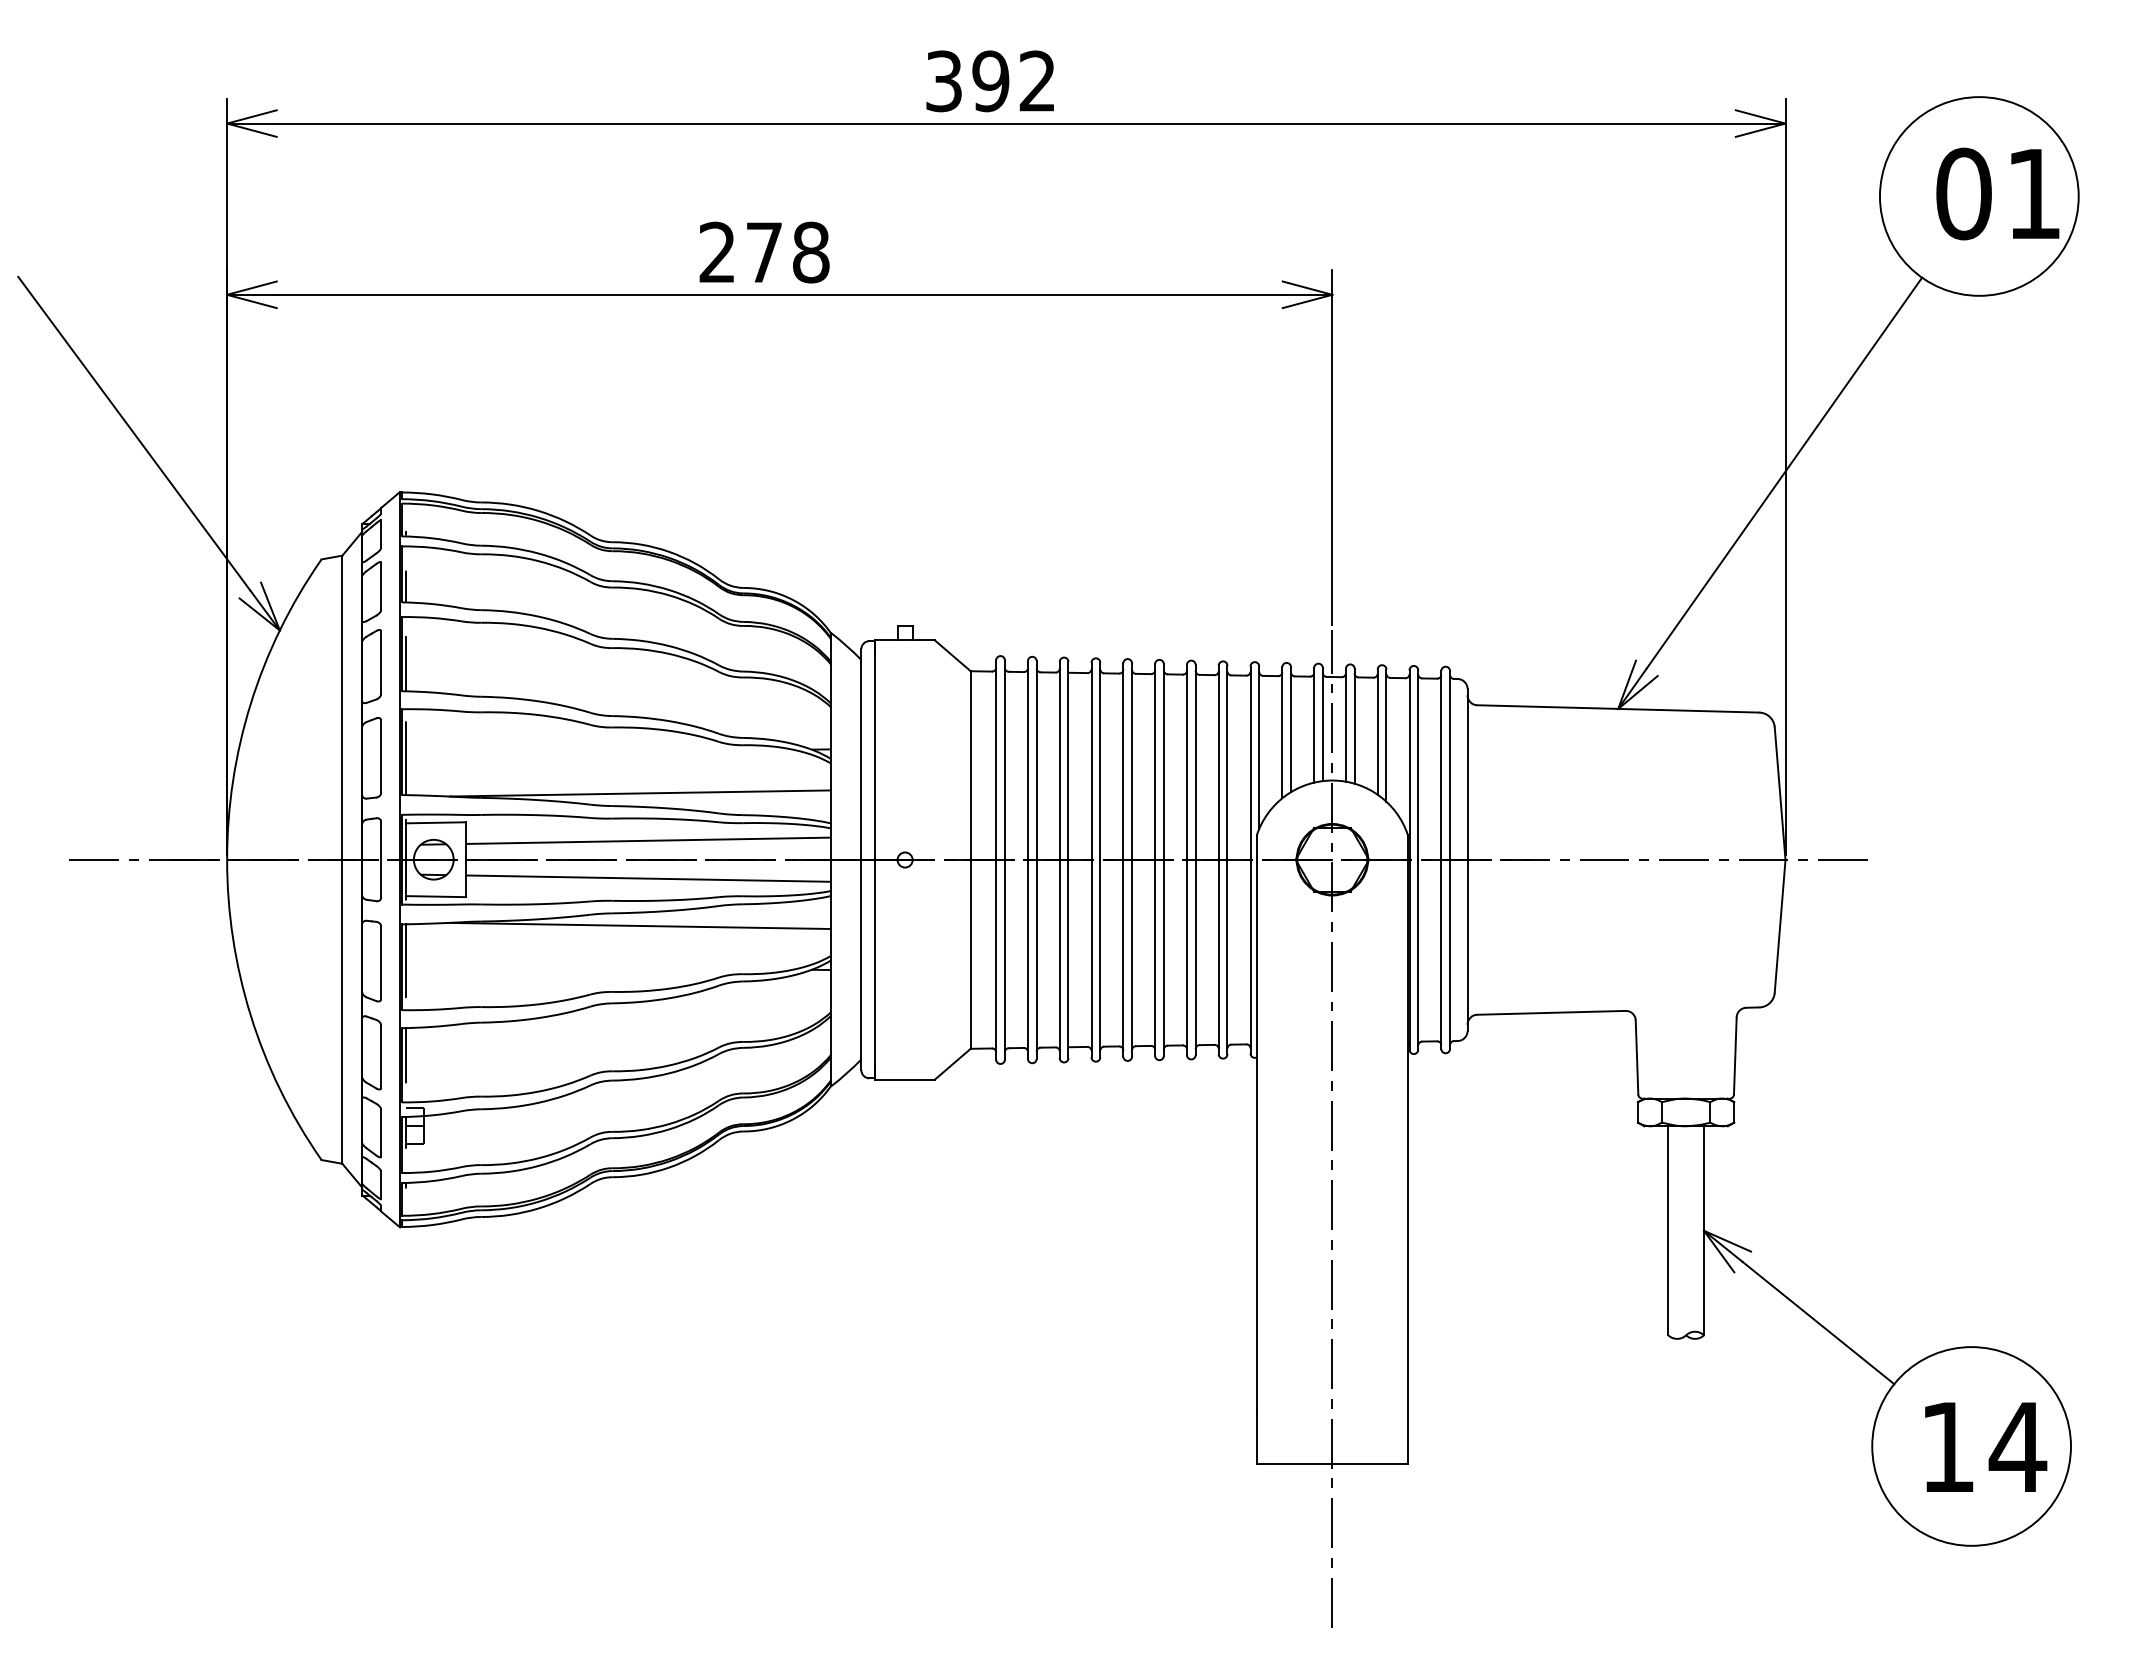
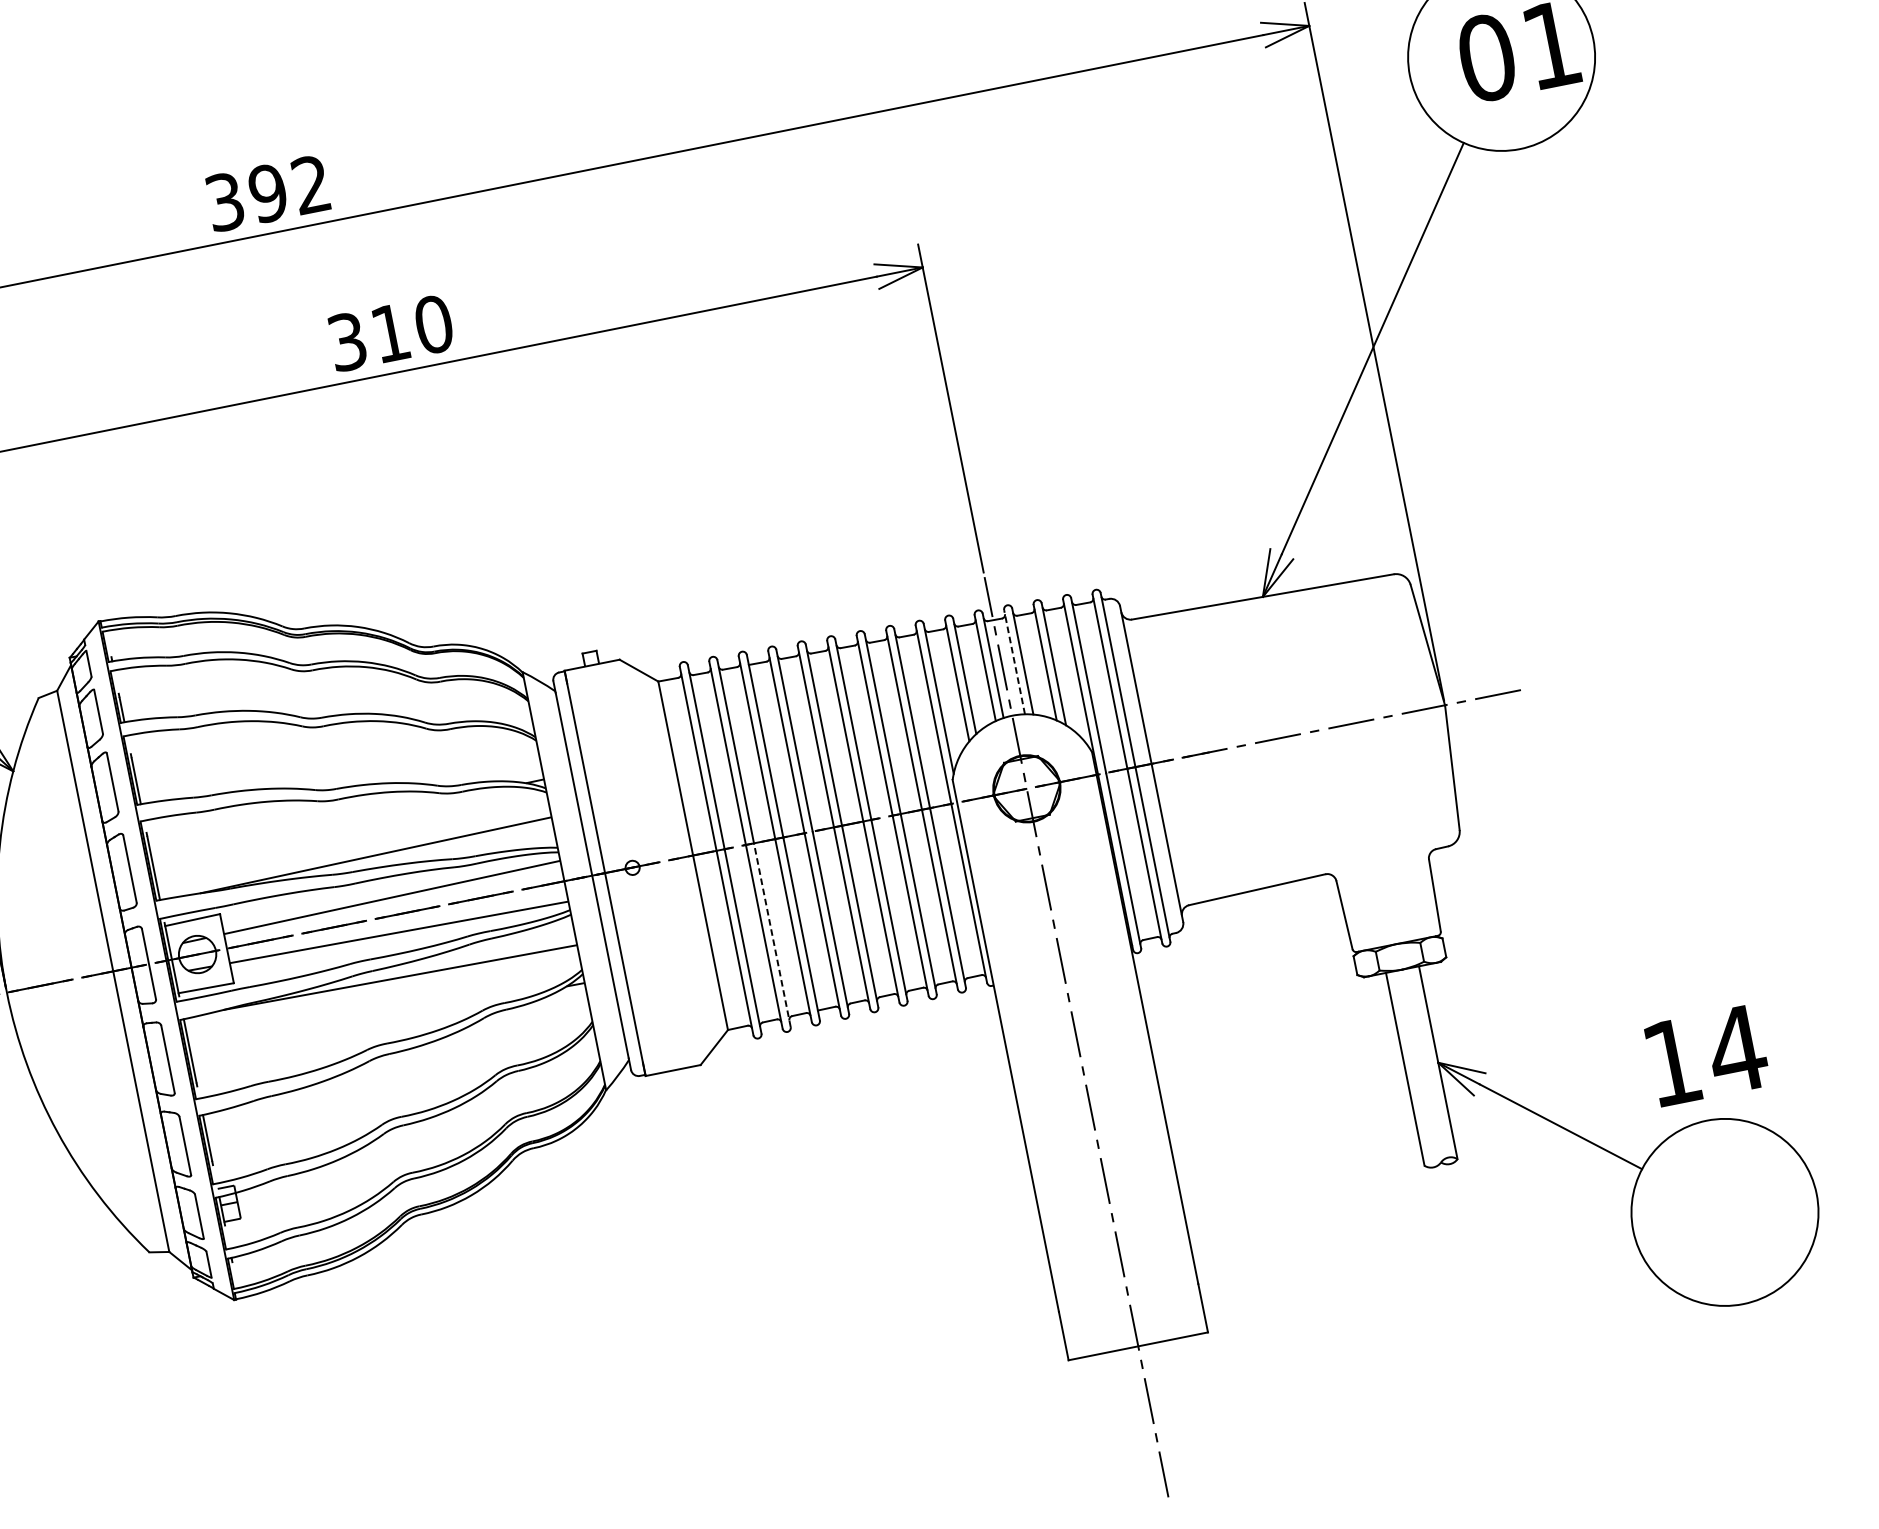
text: (989, 81) -> (267, 193), moved
text: (764, 252) -> (390, 333), 278 -> 310
line: (1345, 724) -> (1014, 661), solid -> dashed
line: (1036, 958) -> (772, 934), solid -> dashed
text: (1986, 1446) -> (1707, 1054), moved

